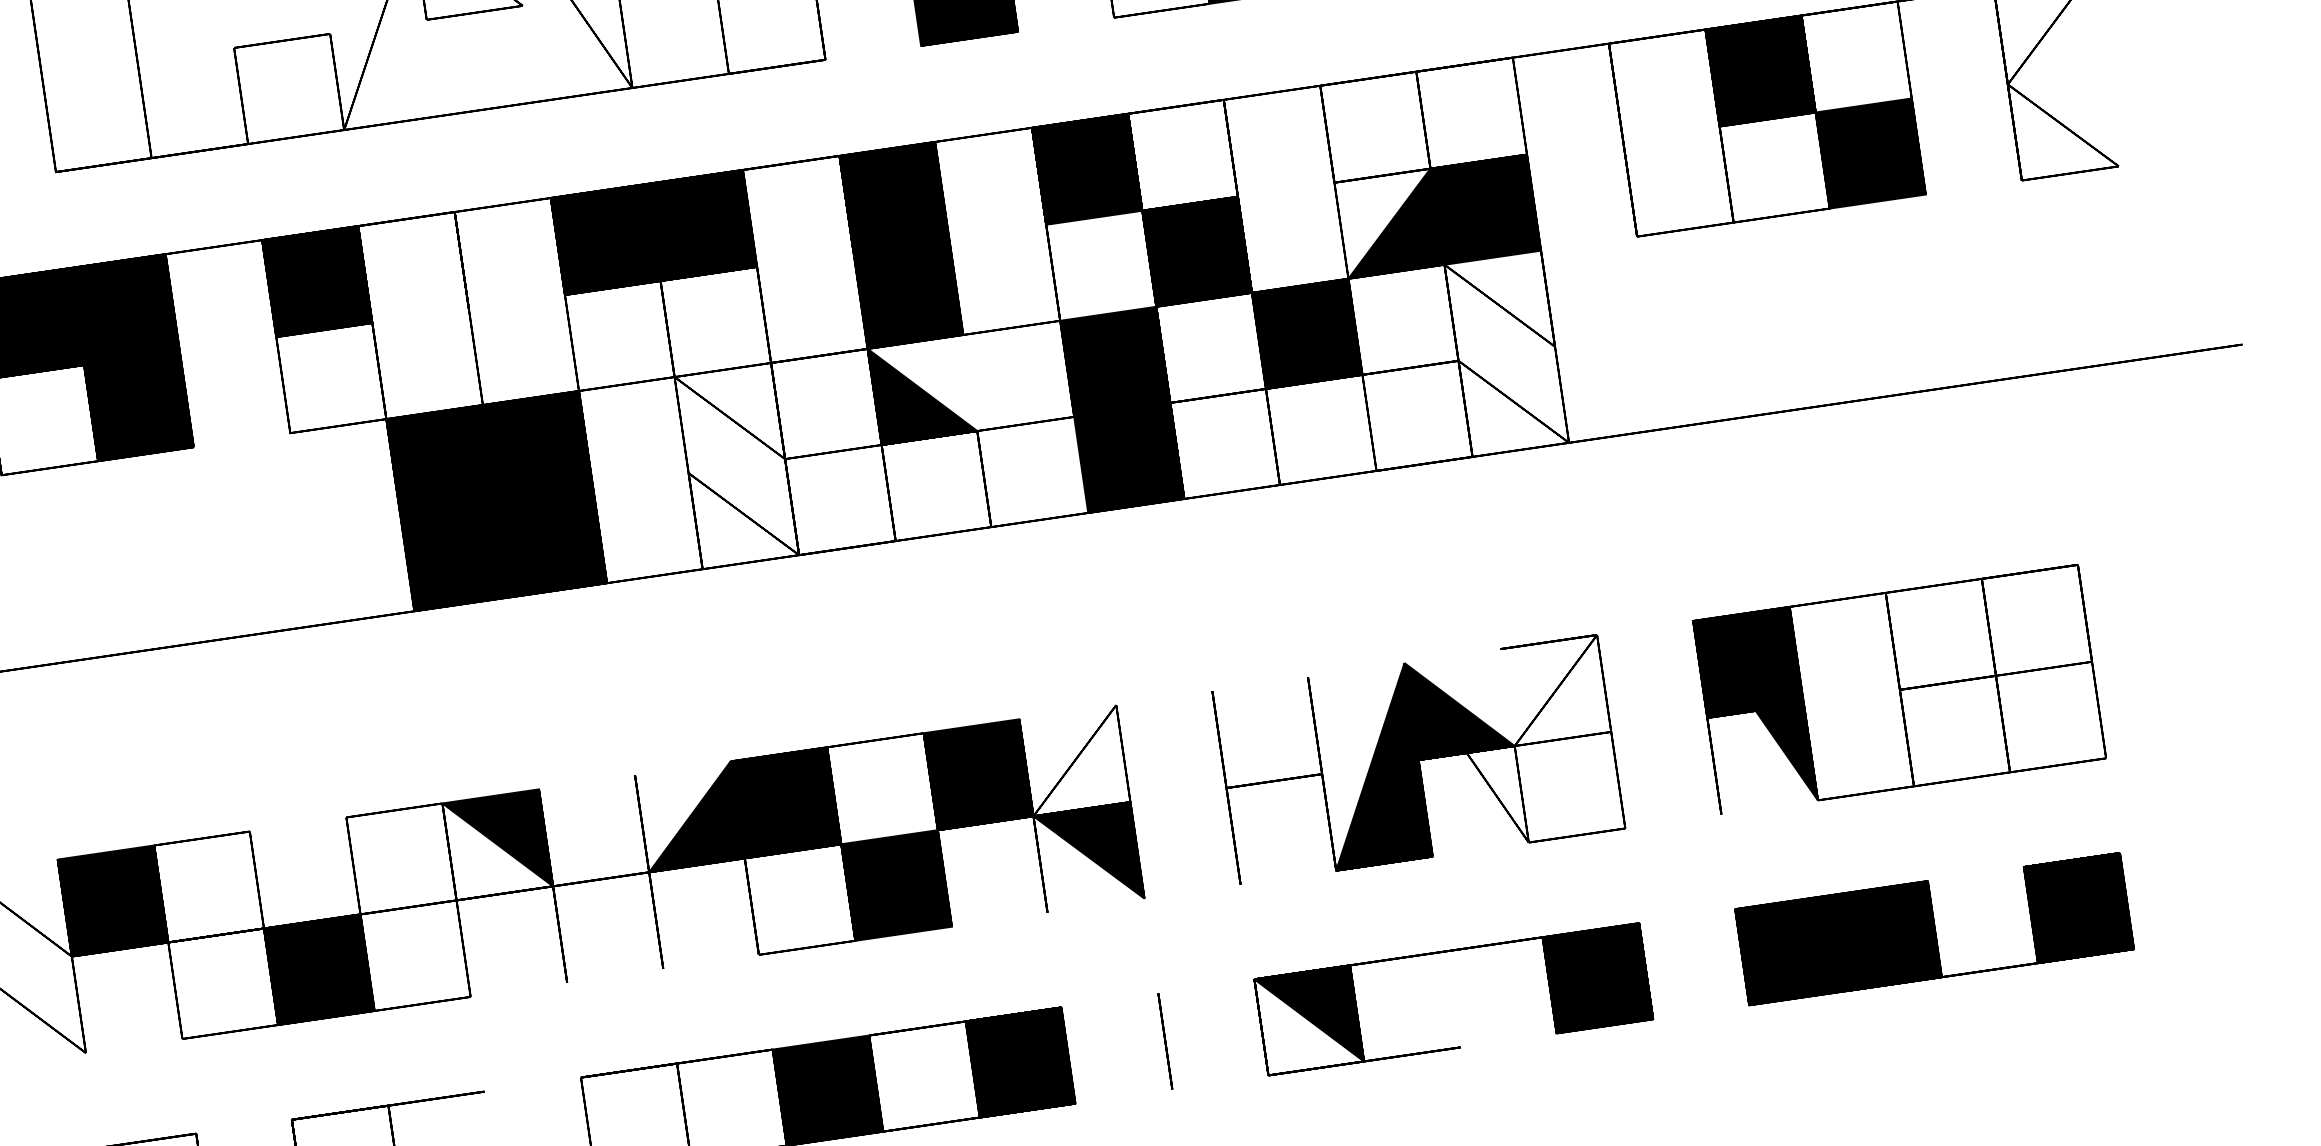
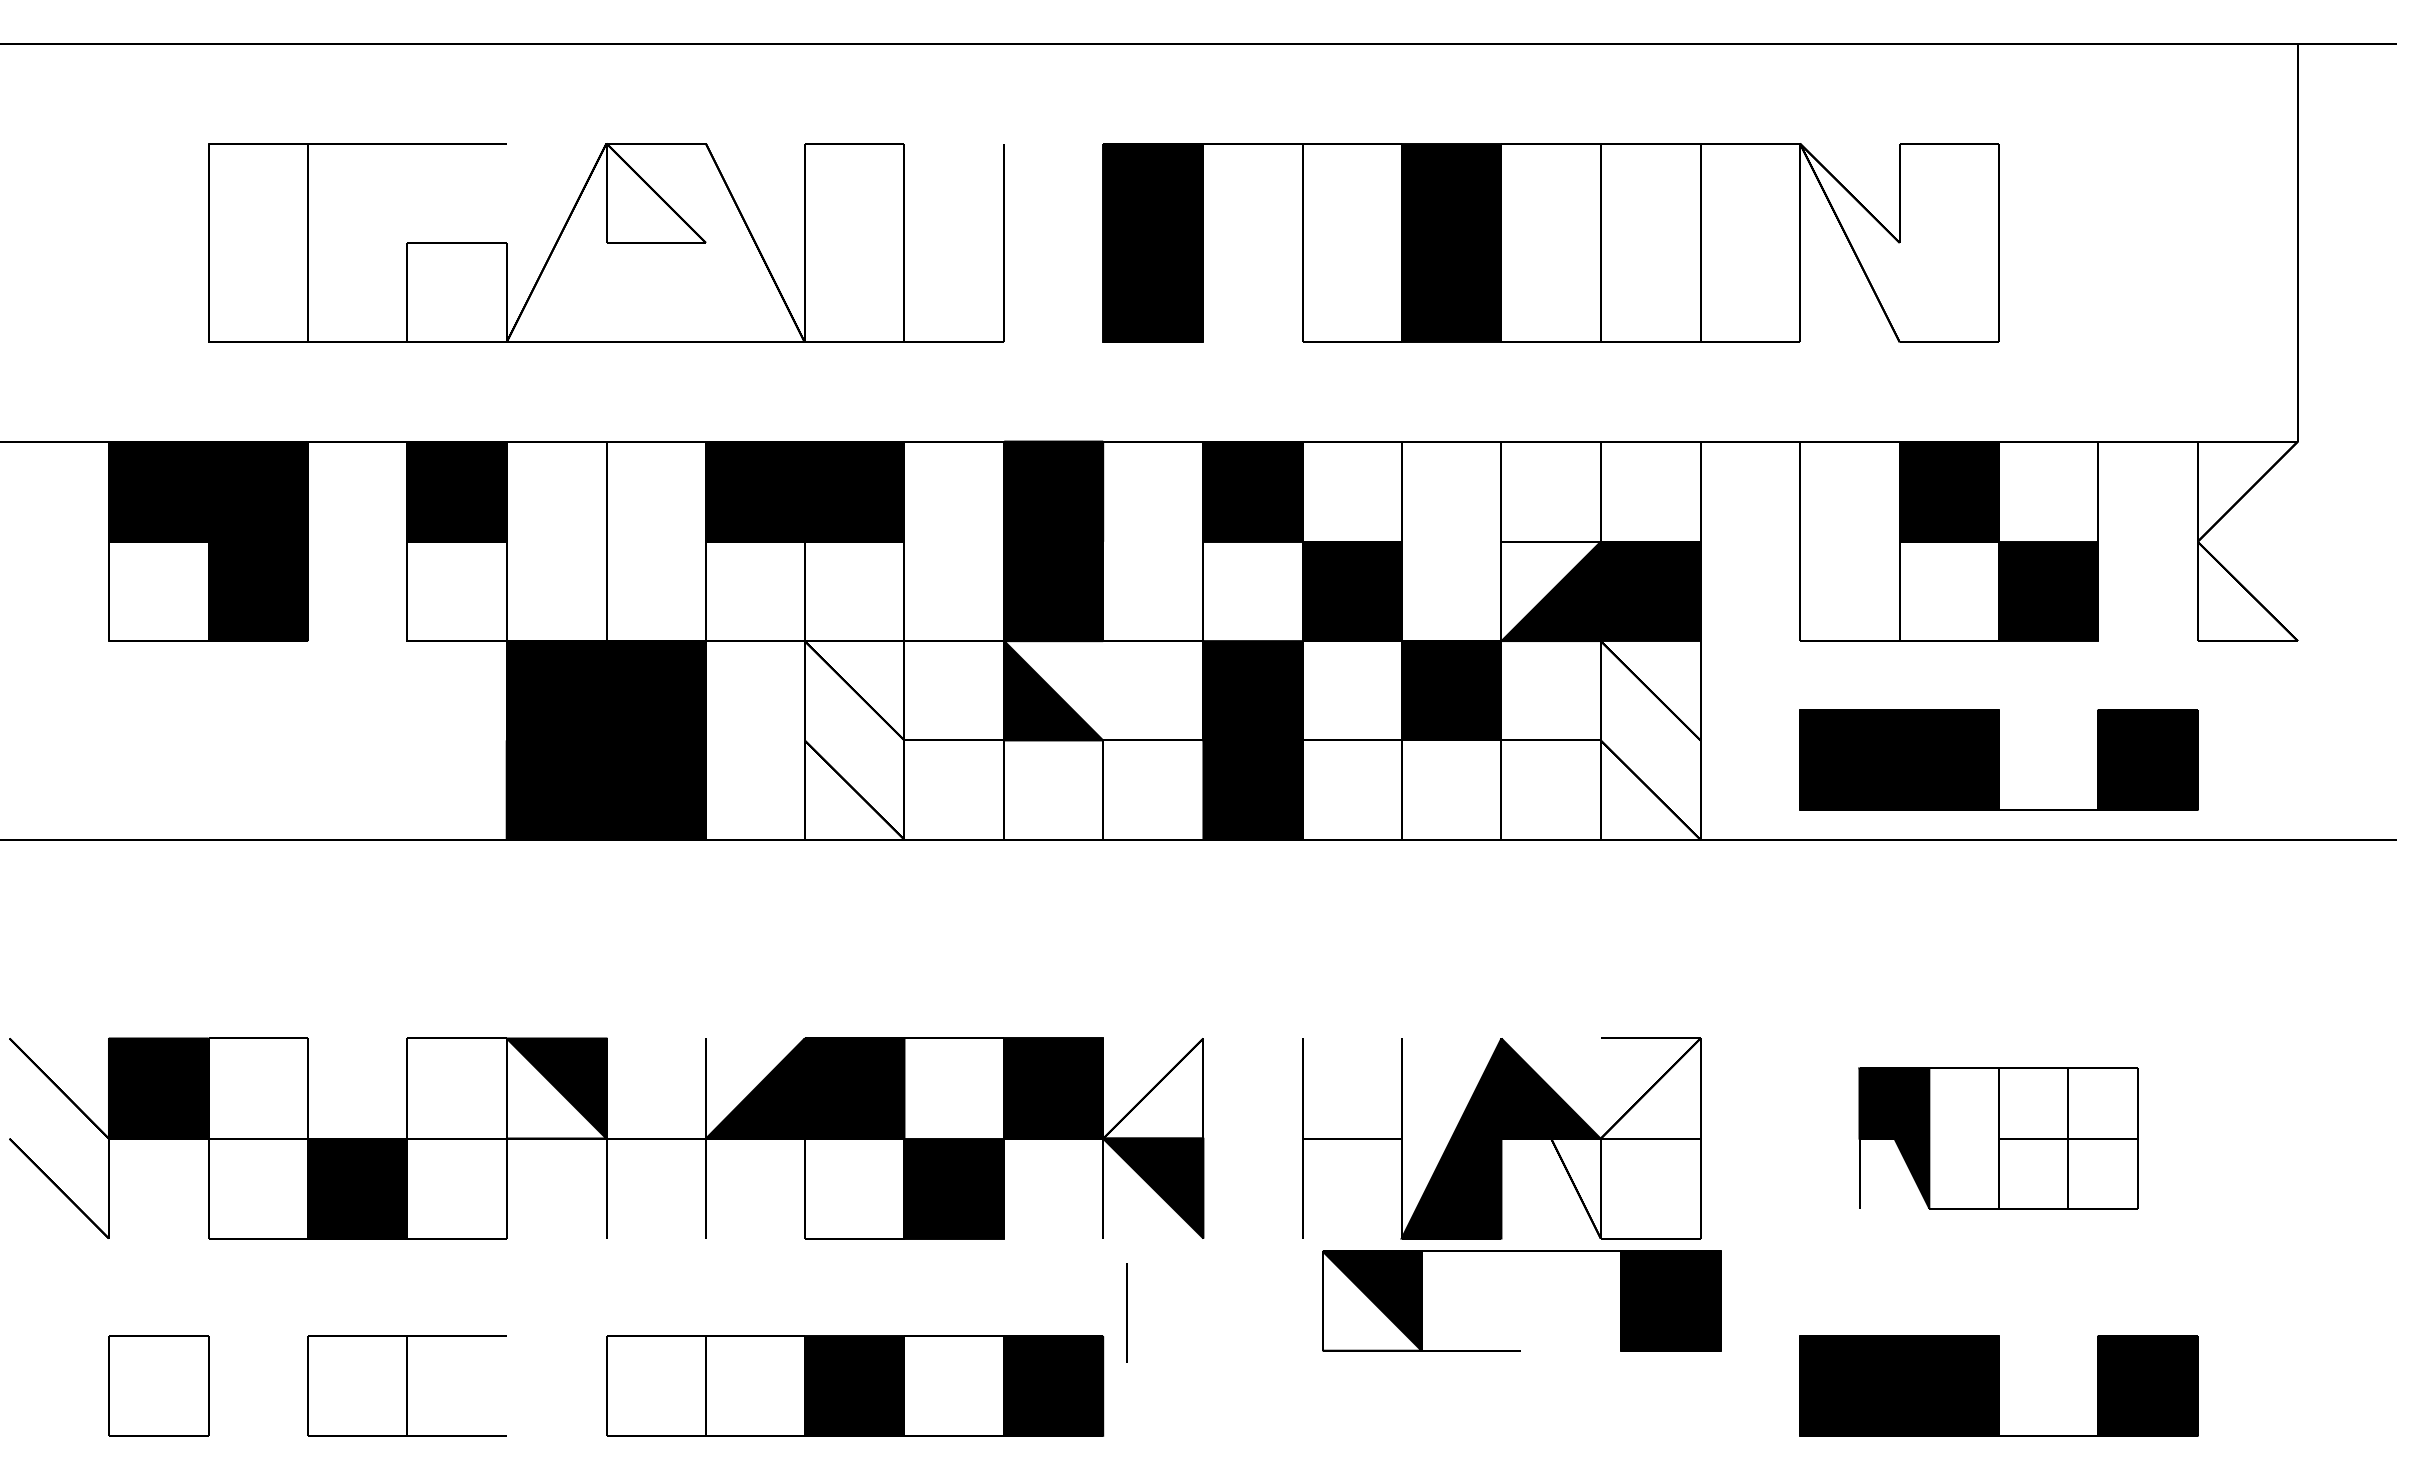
part: (1845, 323) -> (1998, 759), added
part: (1899, 689) -> (1998, 1138), size x0.7
part: (1446, 951) -> (1521, 1251), moved
line: (1164, 1040) -> (1126, 1312), moved

